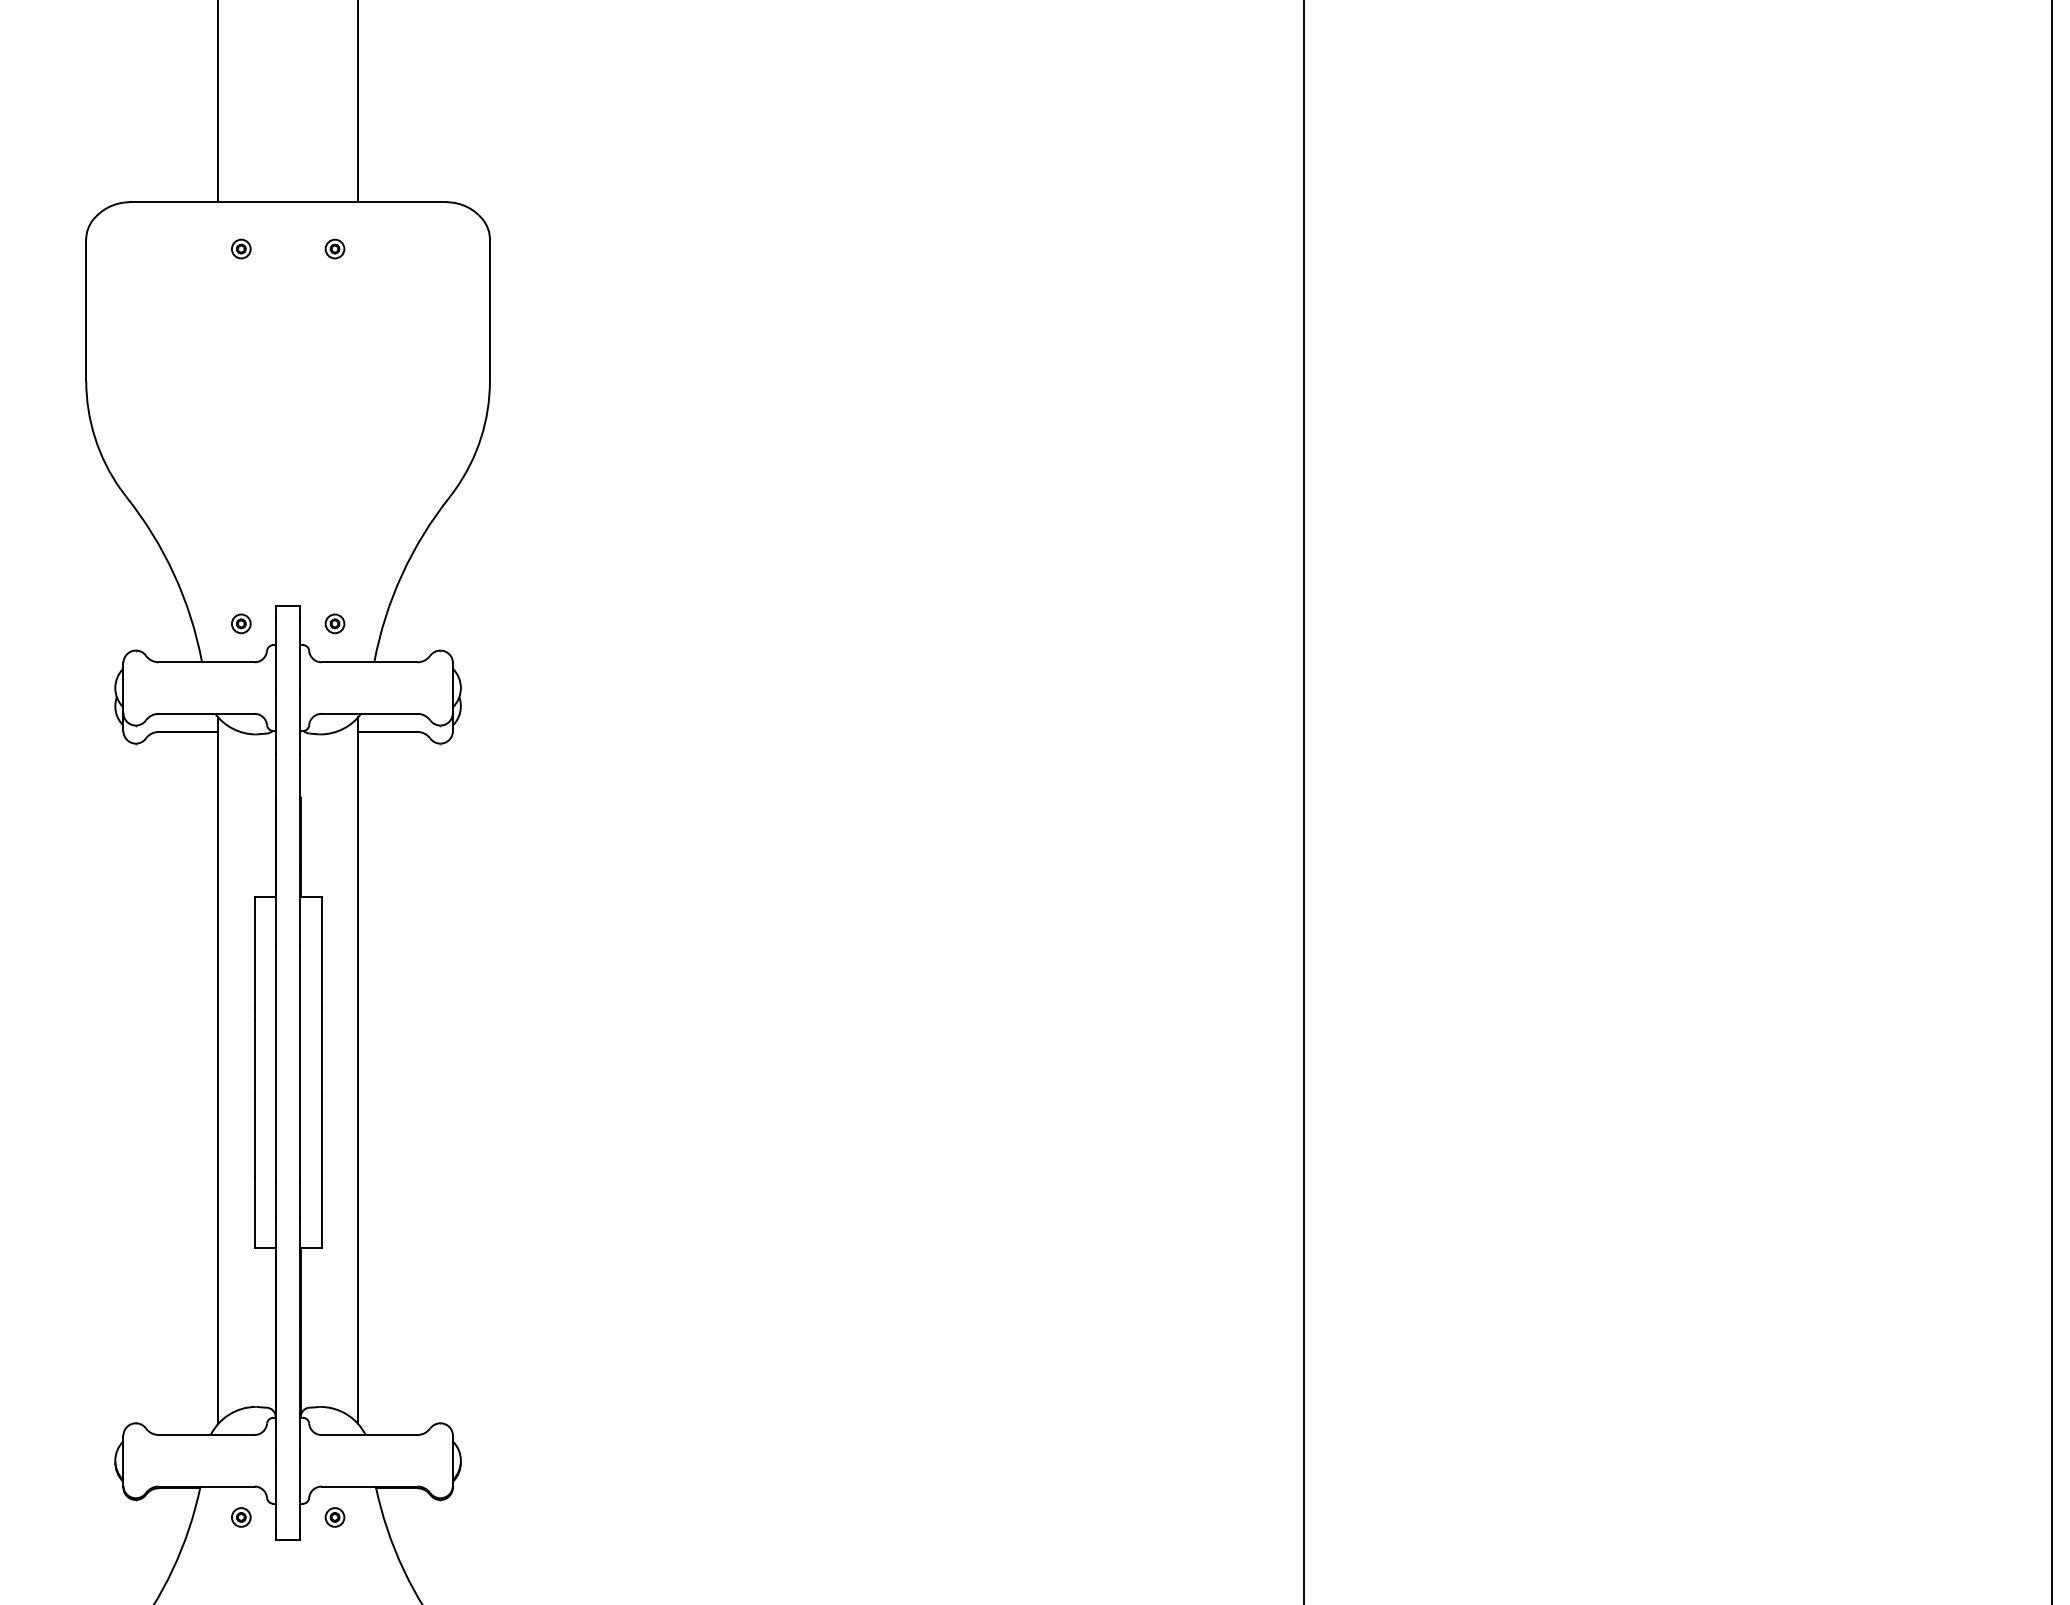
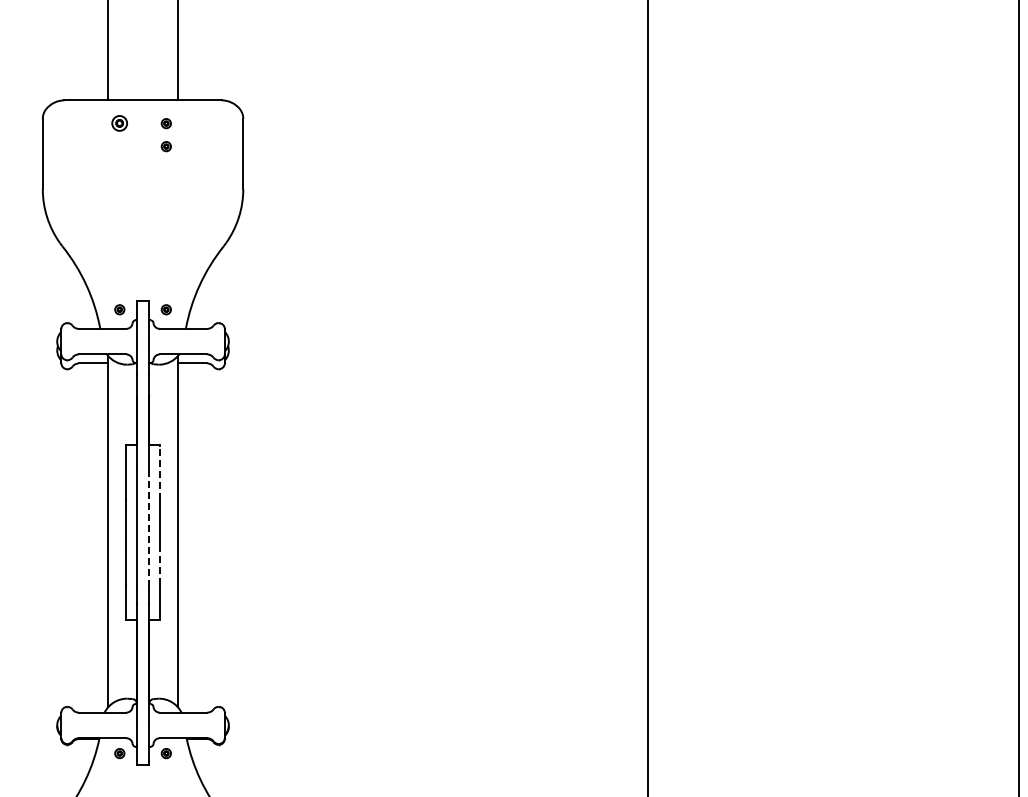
part: (240, 248) -> (119, 123), size x1.6
part: (333, 295) -> (165, 146), added
line: (321, 951) -> (159, 472), solid -> dashed
line: (299, 1064) -> (148, 528), solid -> dashed
line: (321, 1136) -> (159, 564), solid -> dashed

